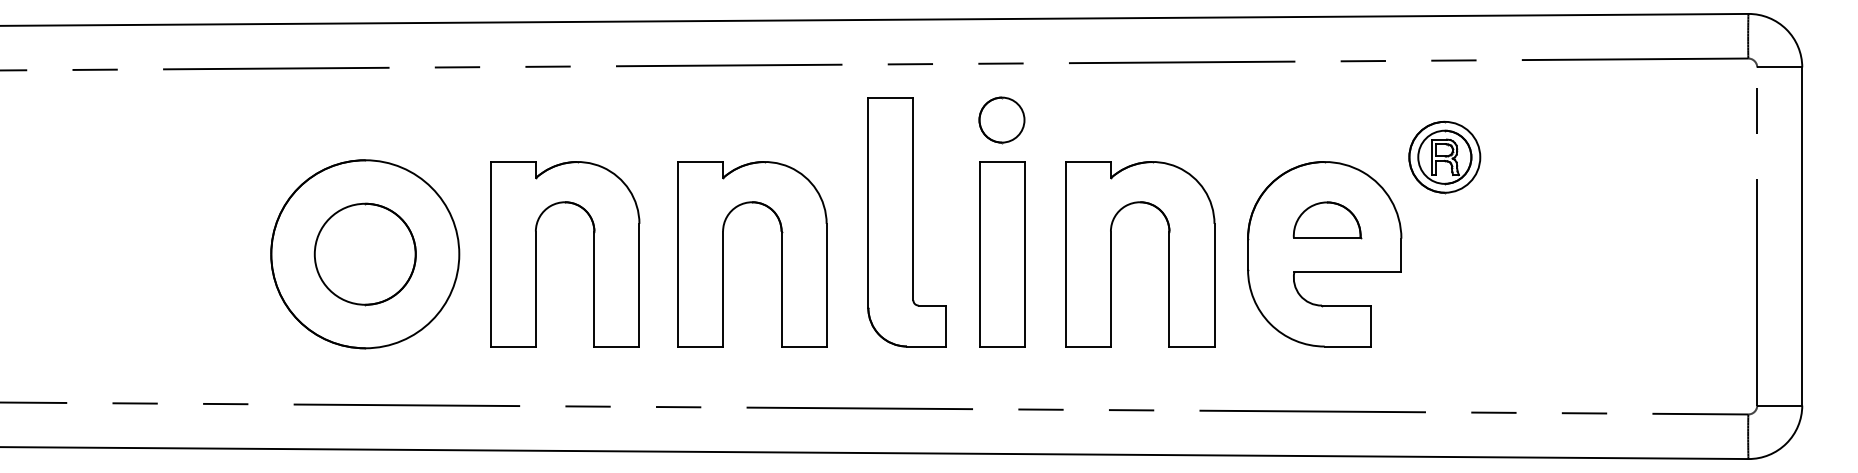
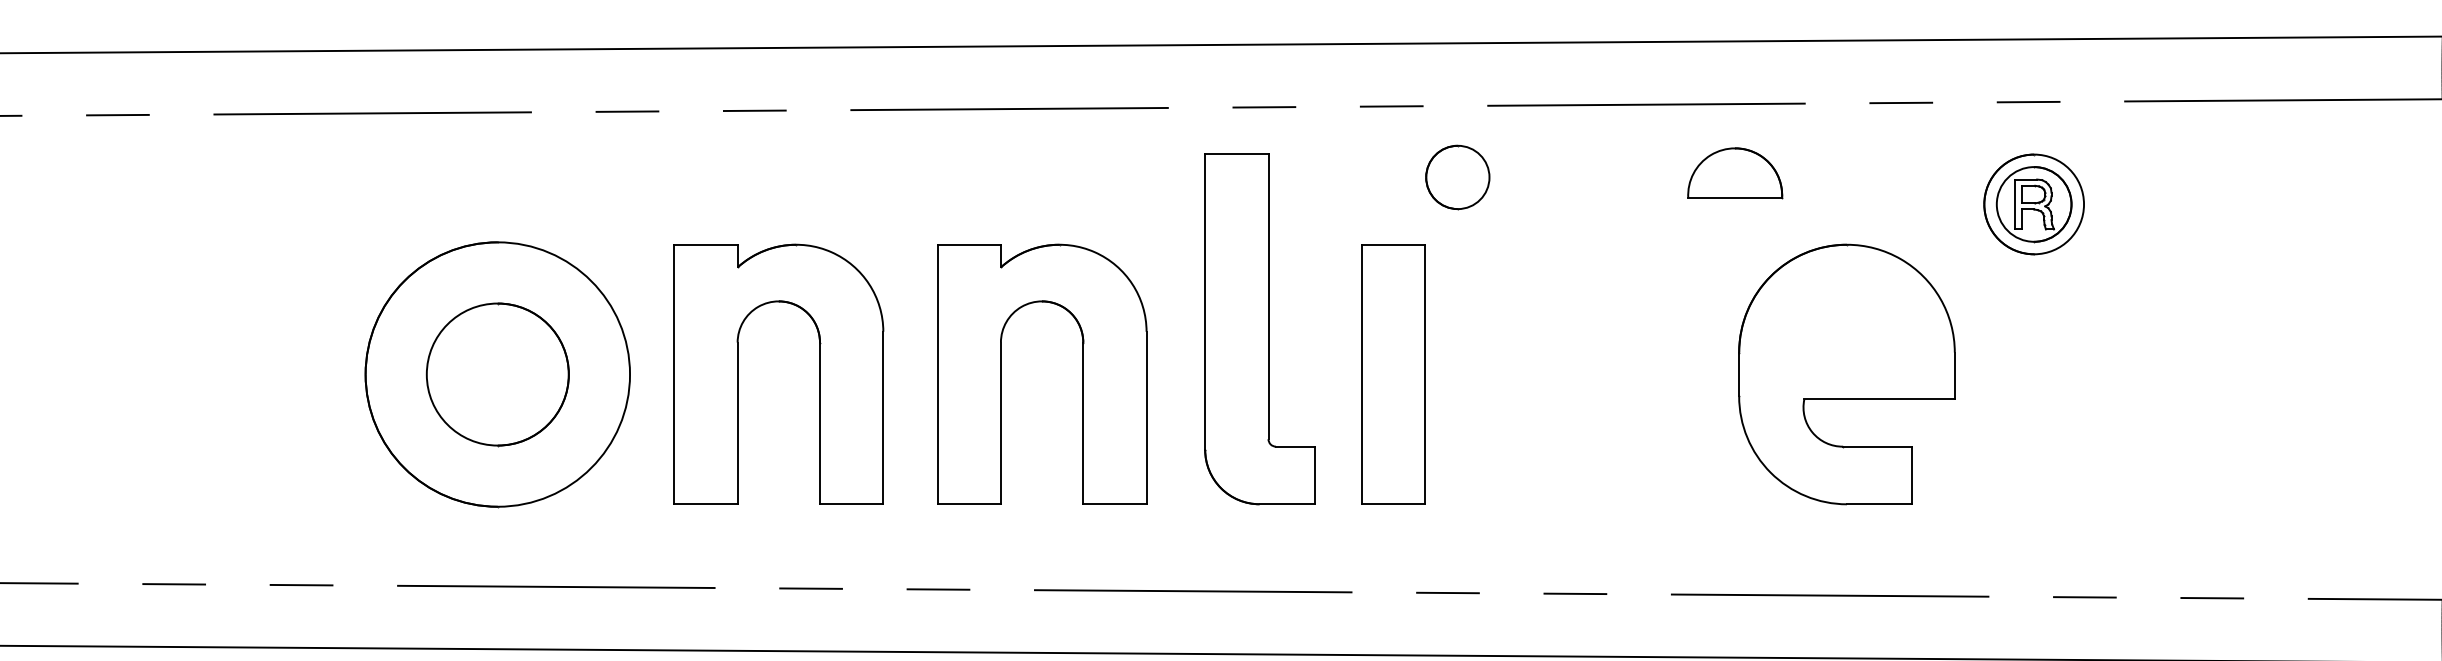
part: (1001, 120) -> (1457, 177), moved
part: (1444, 157) -> (2033, 204), moved
part: (1327, 220) -> (1735, 173), moved
part: (1168, 254) -> (1627, 374), removed

